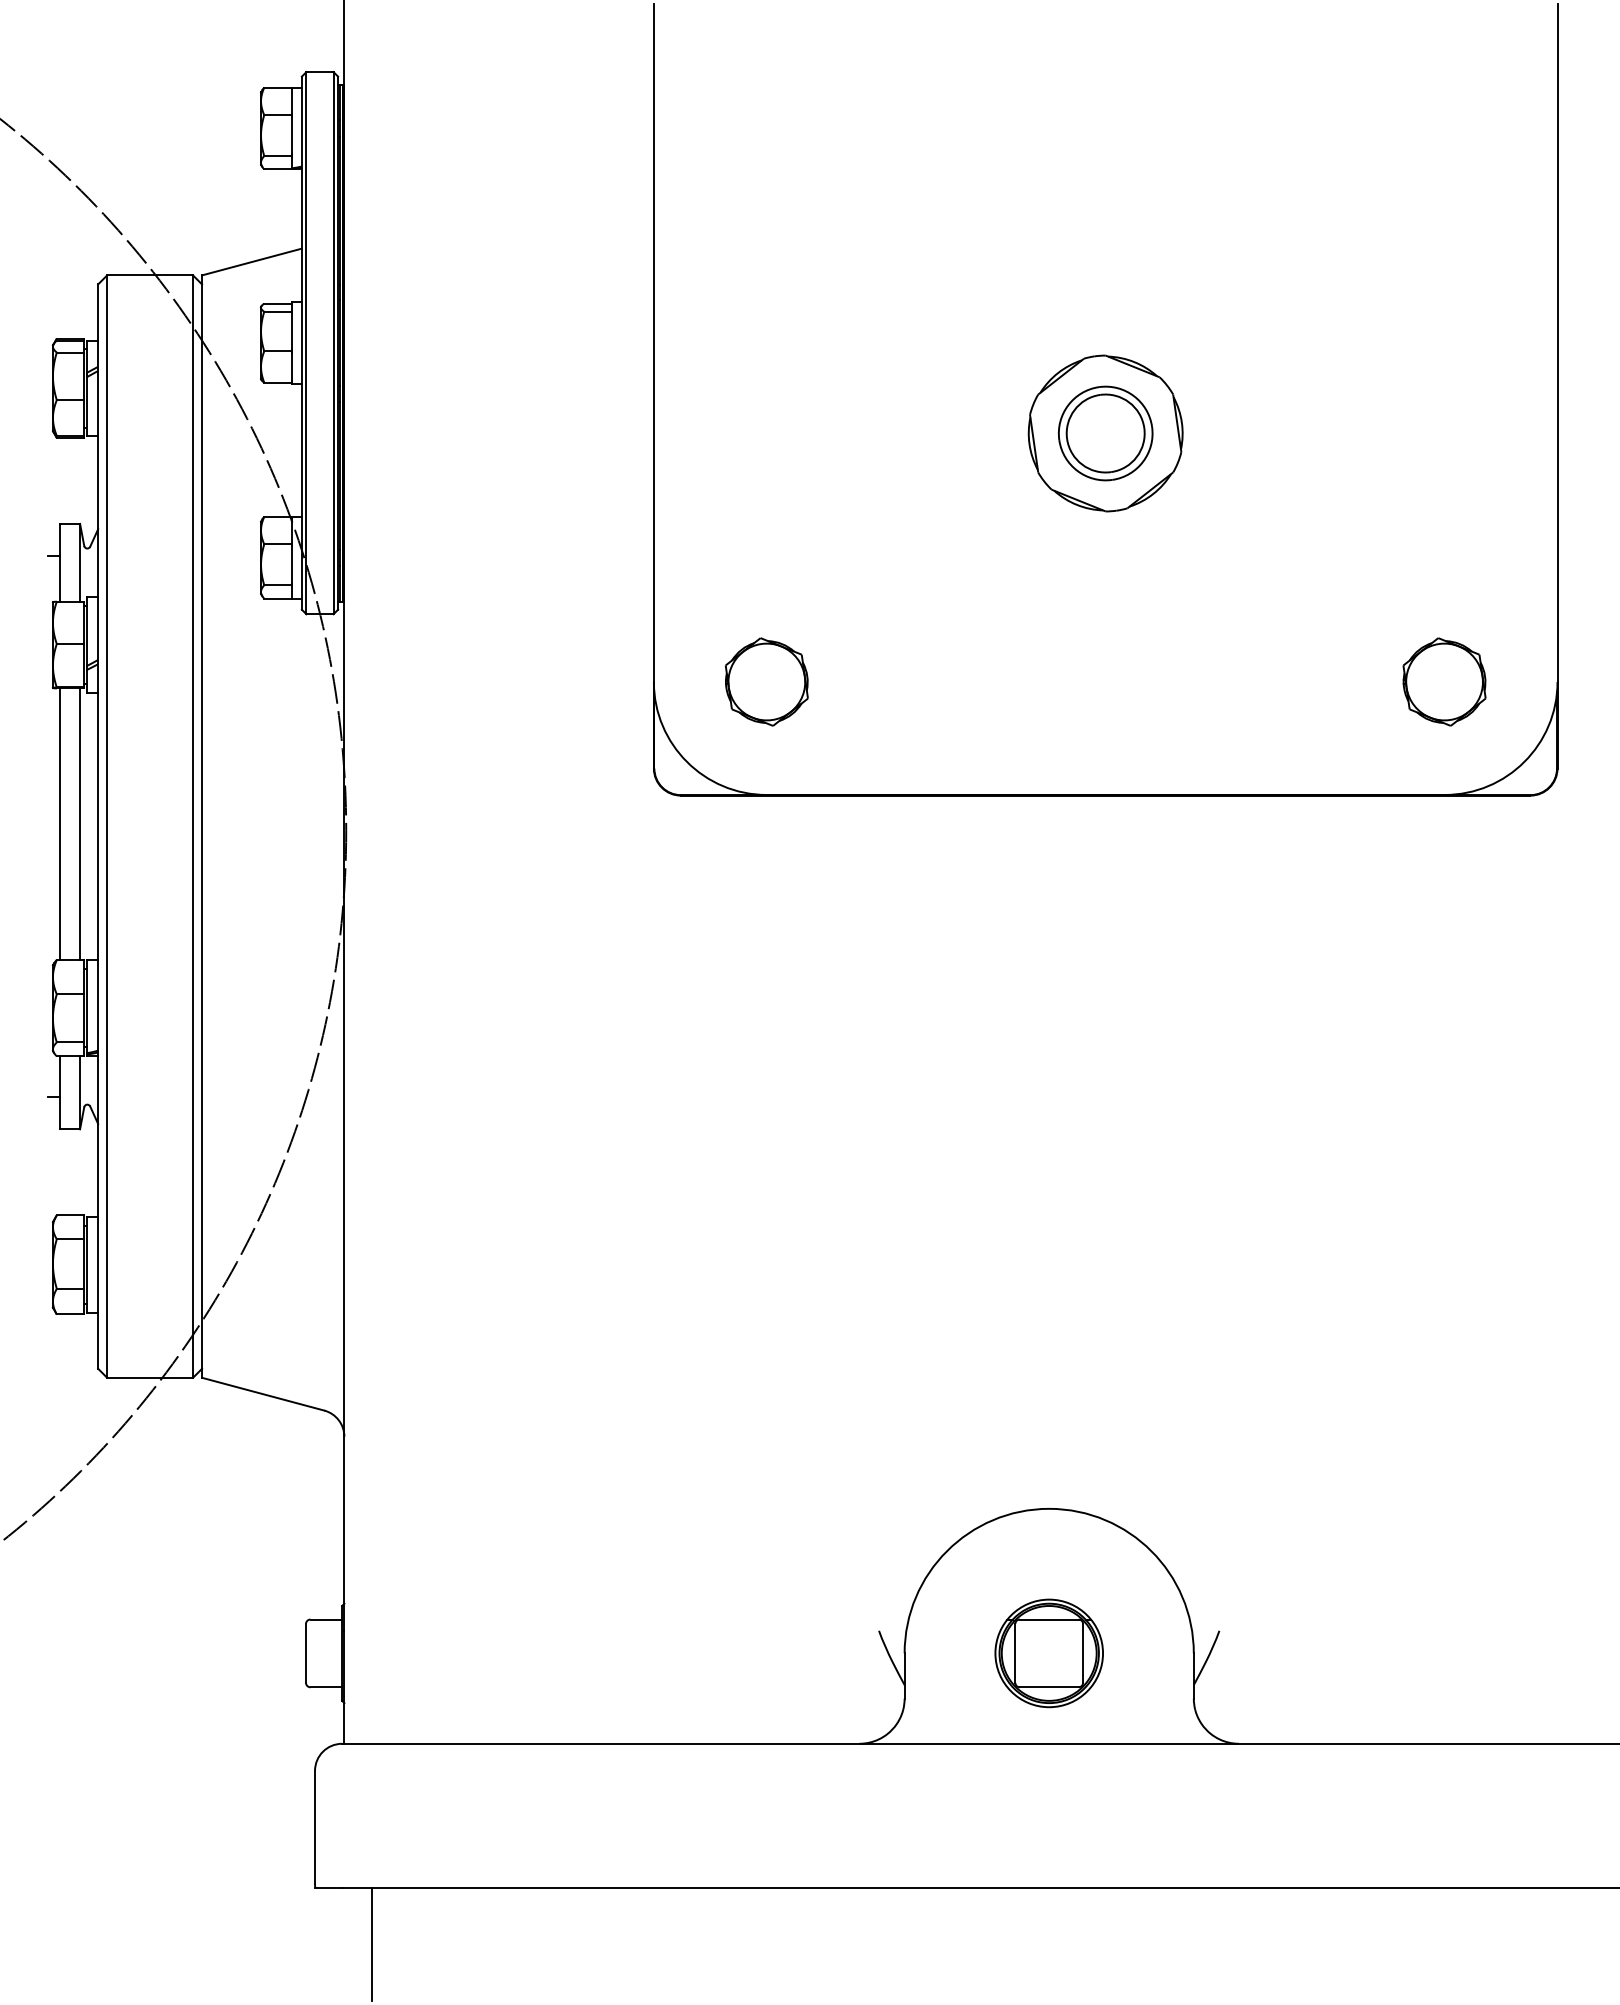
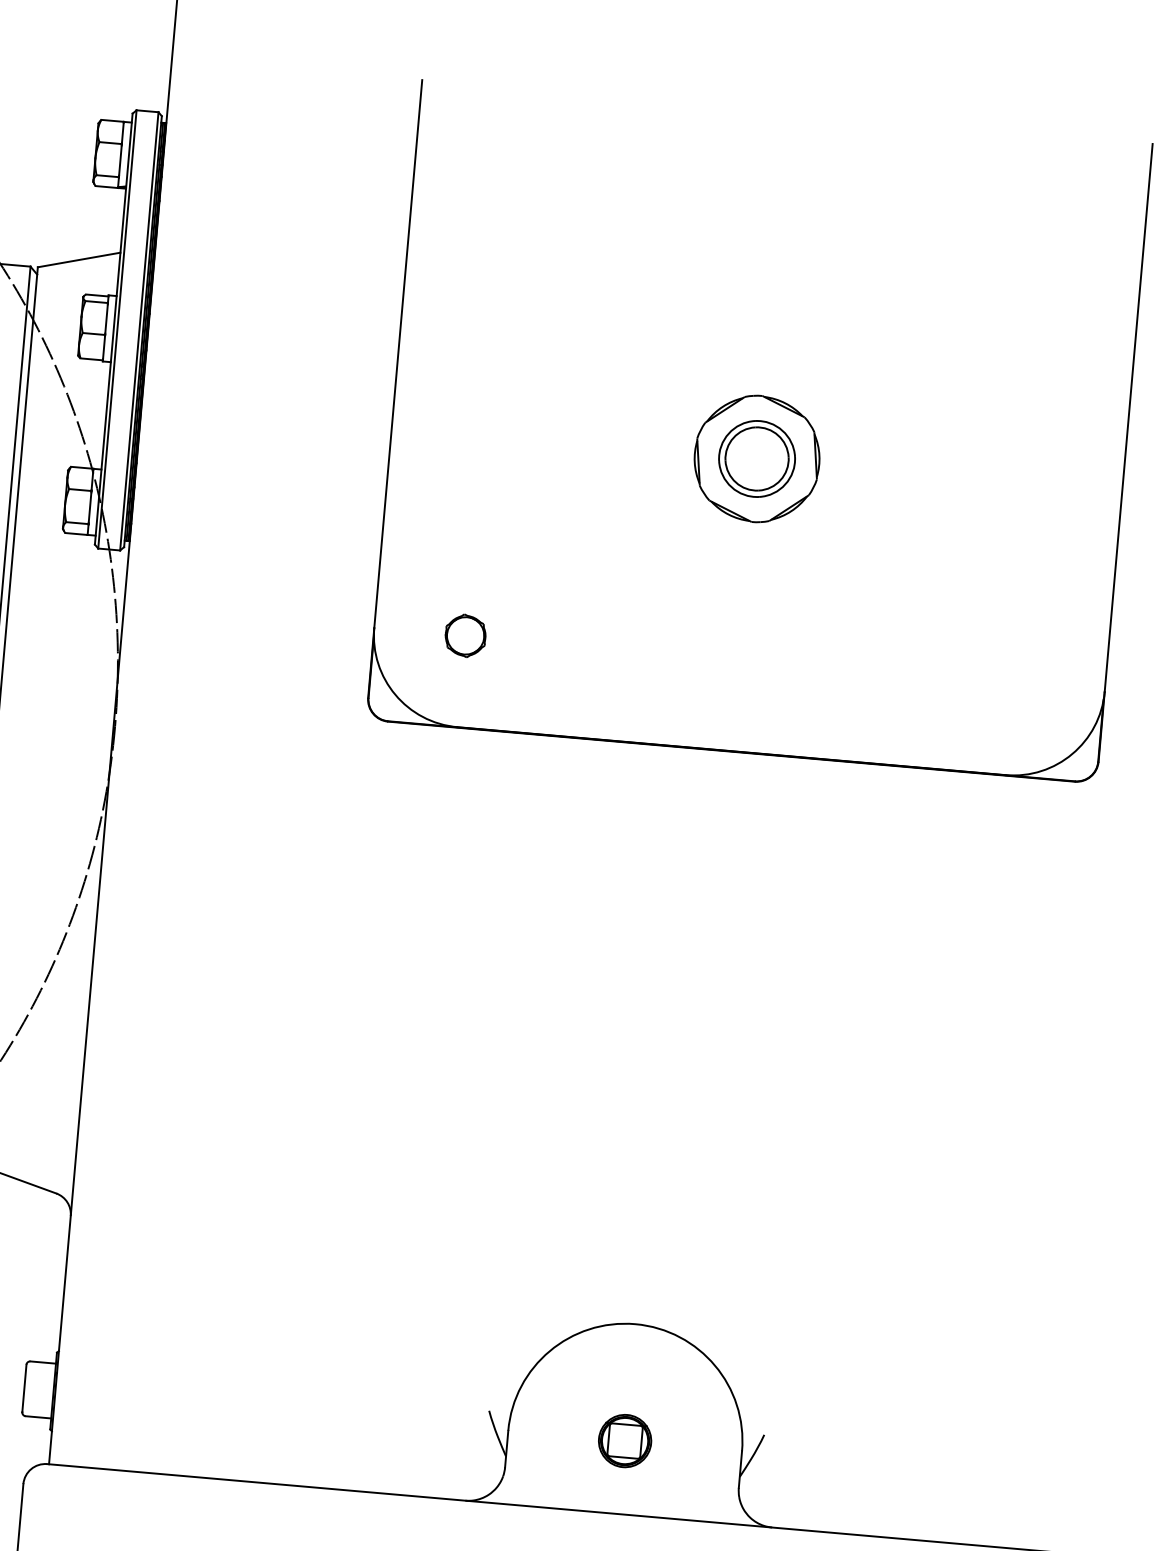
part: (766, 681) -> (465, 635), size x0.6
part: (1444, 681) -> (1013, 683), removed
part: (1048, 1653) -> (624, 1441), size x0.6

